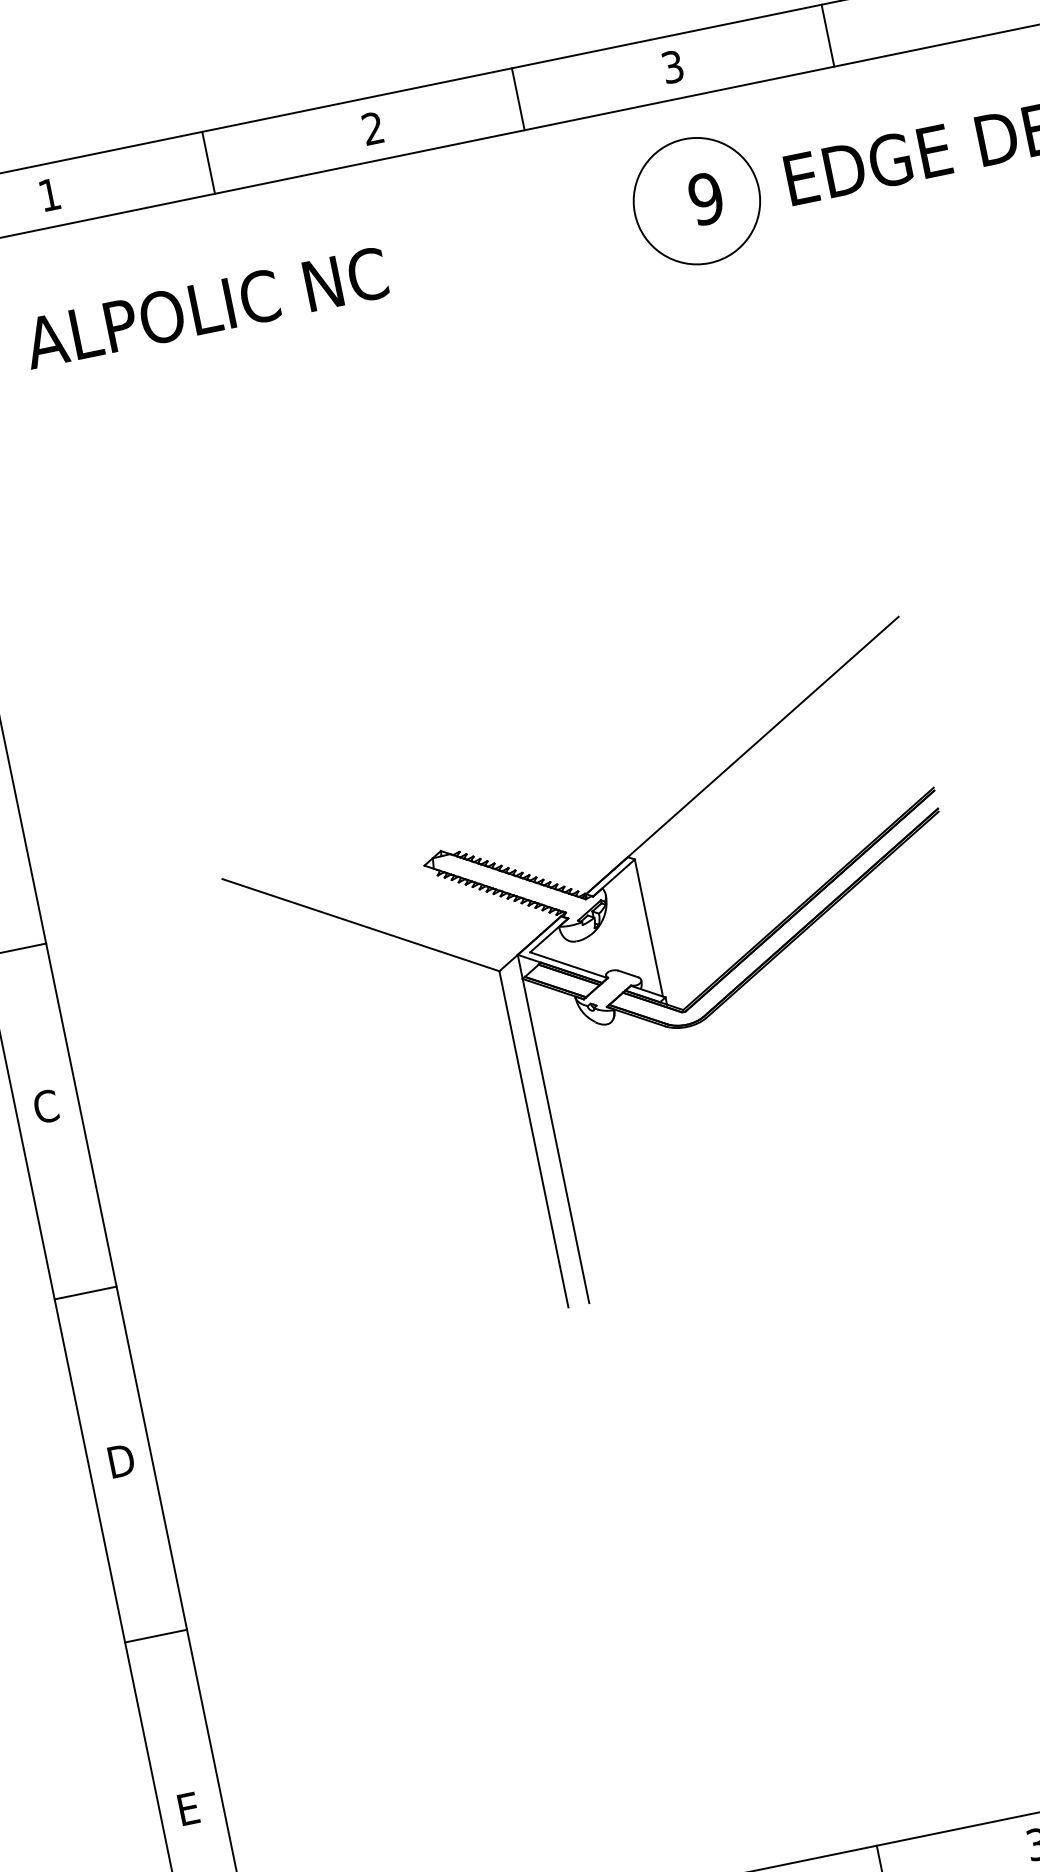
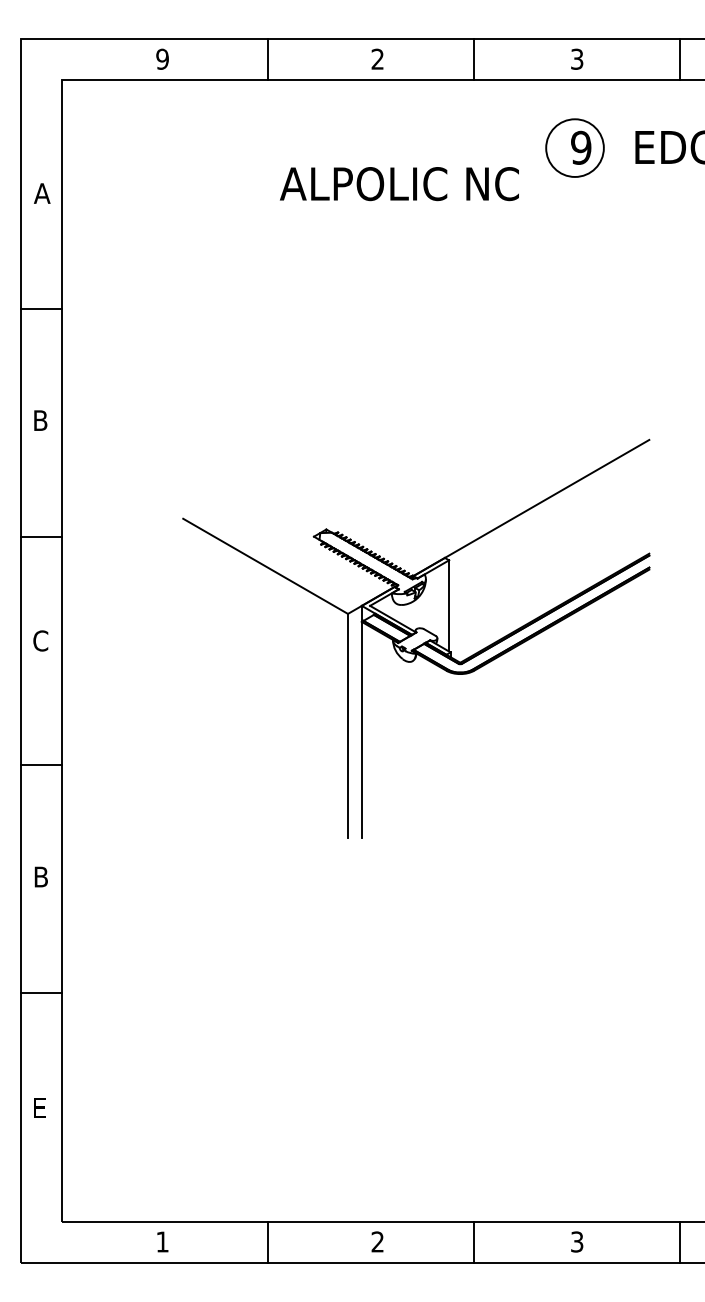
text: (49, 193) -> (162, 58), 1 -> 9
circle: (695, 200) -> (574, 147), size x0.7
text: (206, 308) -> (399, 184), moved
text: (123, 1461) -> (43, 877), D -> B

